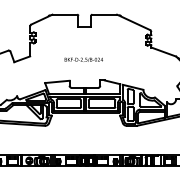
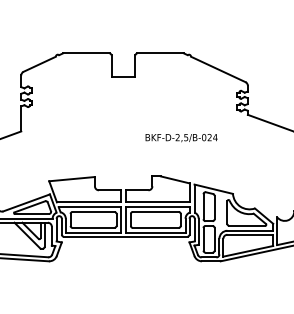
text: (83, 59) -> (180, 137), moved

